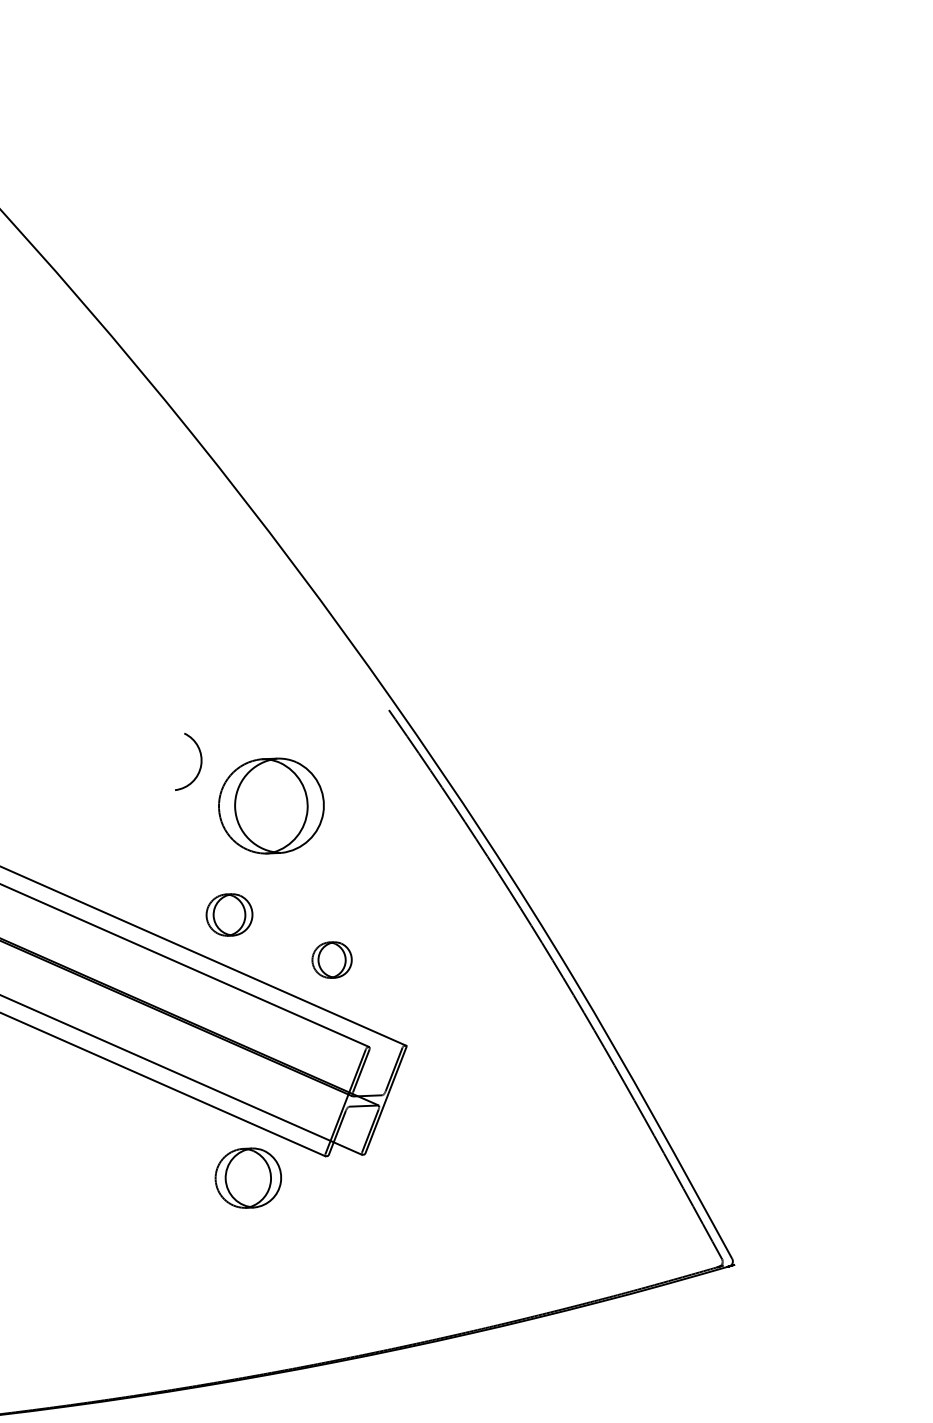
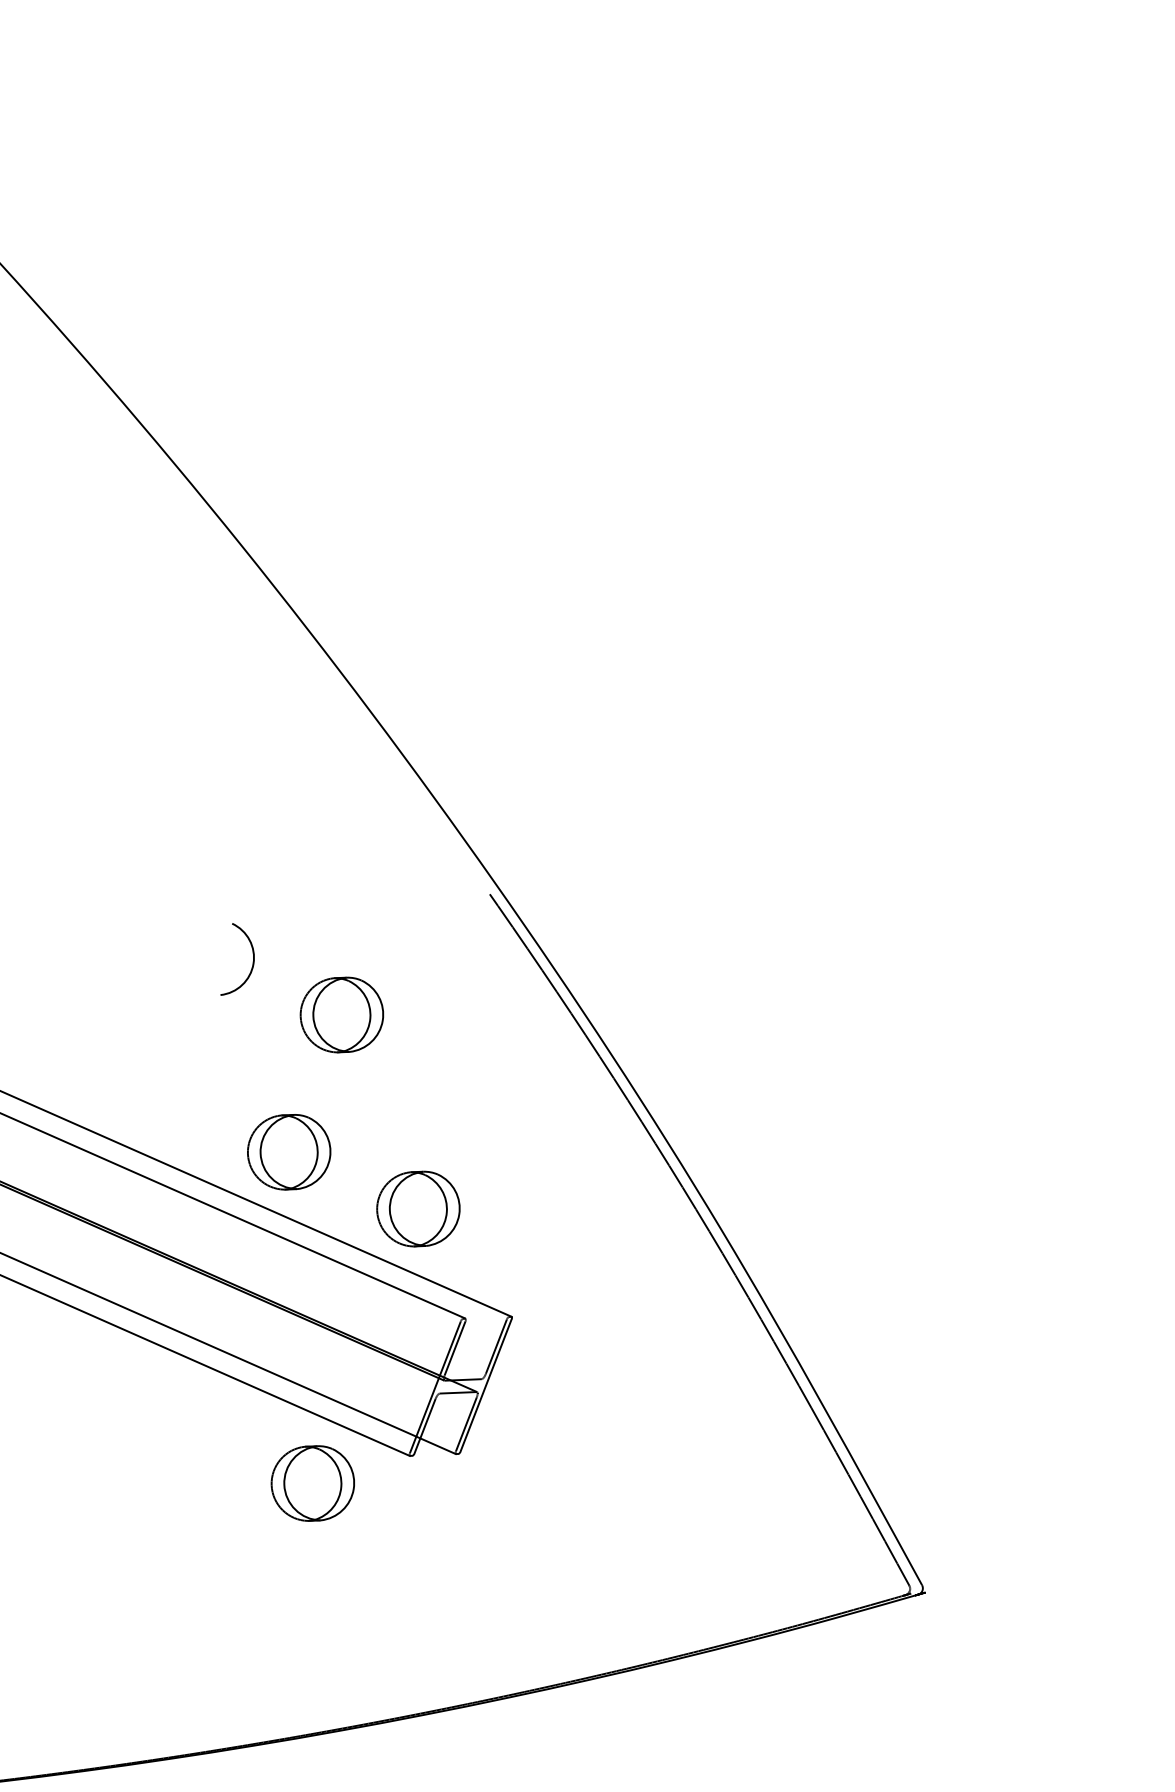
part: (271, 805) -> (341, 1014), size x0.62
part: (229, 914) -> (289, 1151), size x1.43
part: (331, 959) -> (417, 1208), size x1.67

